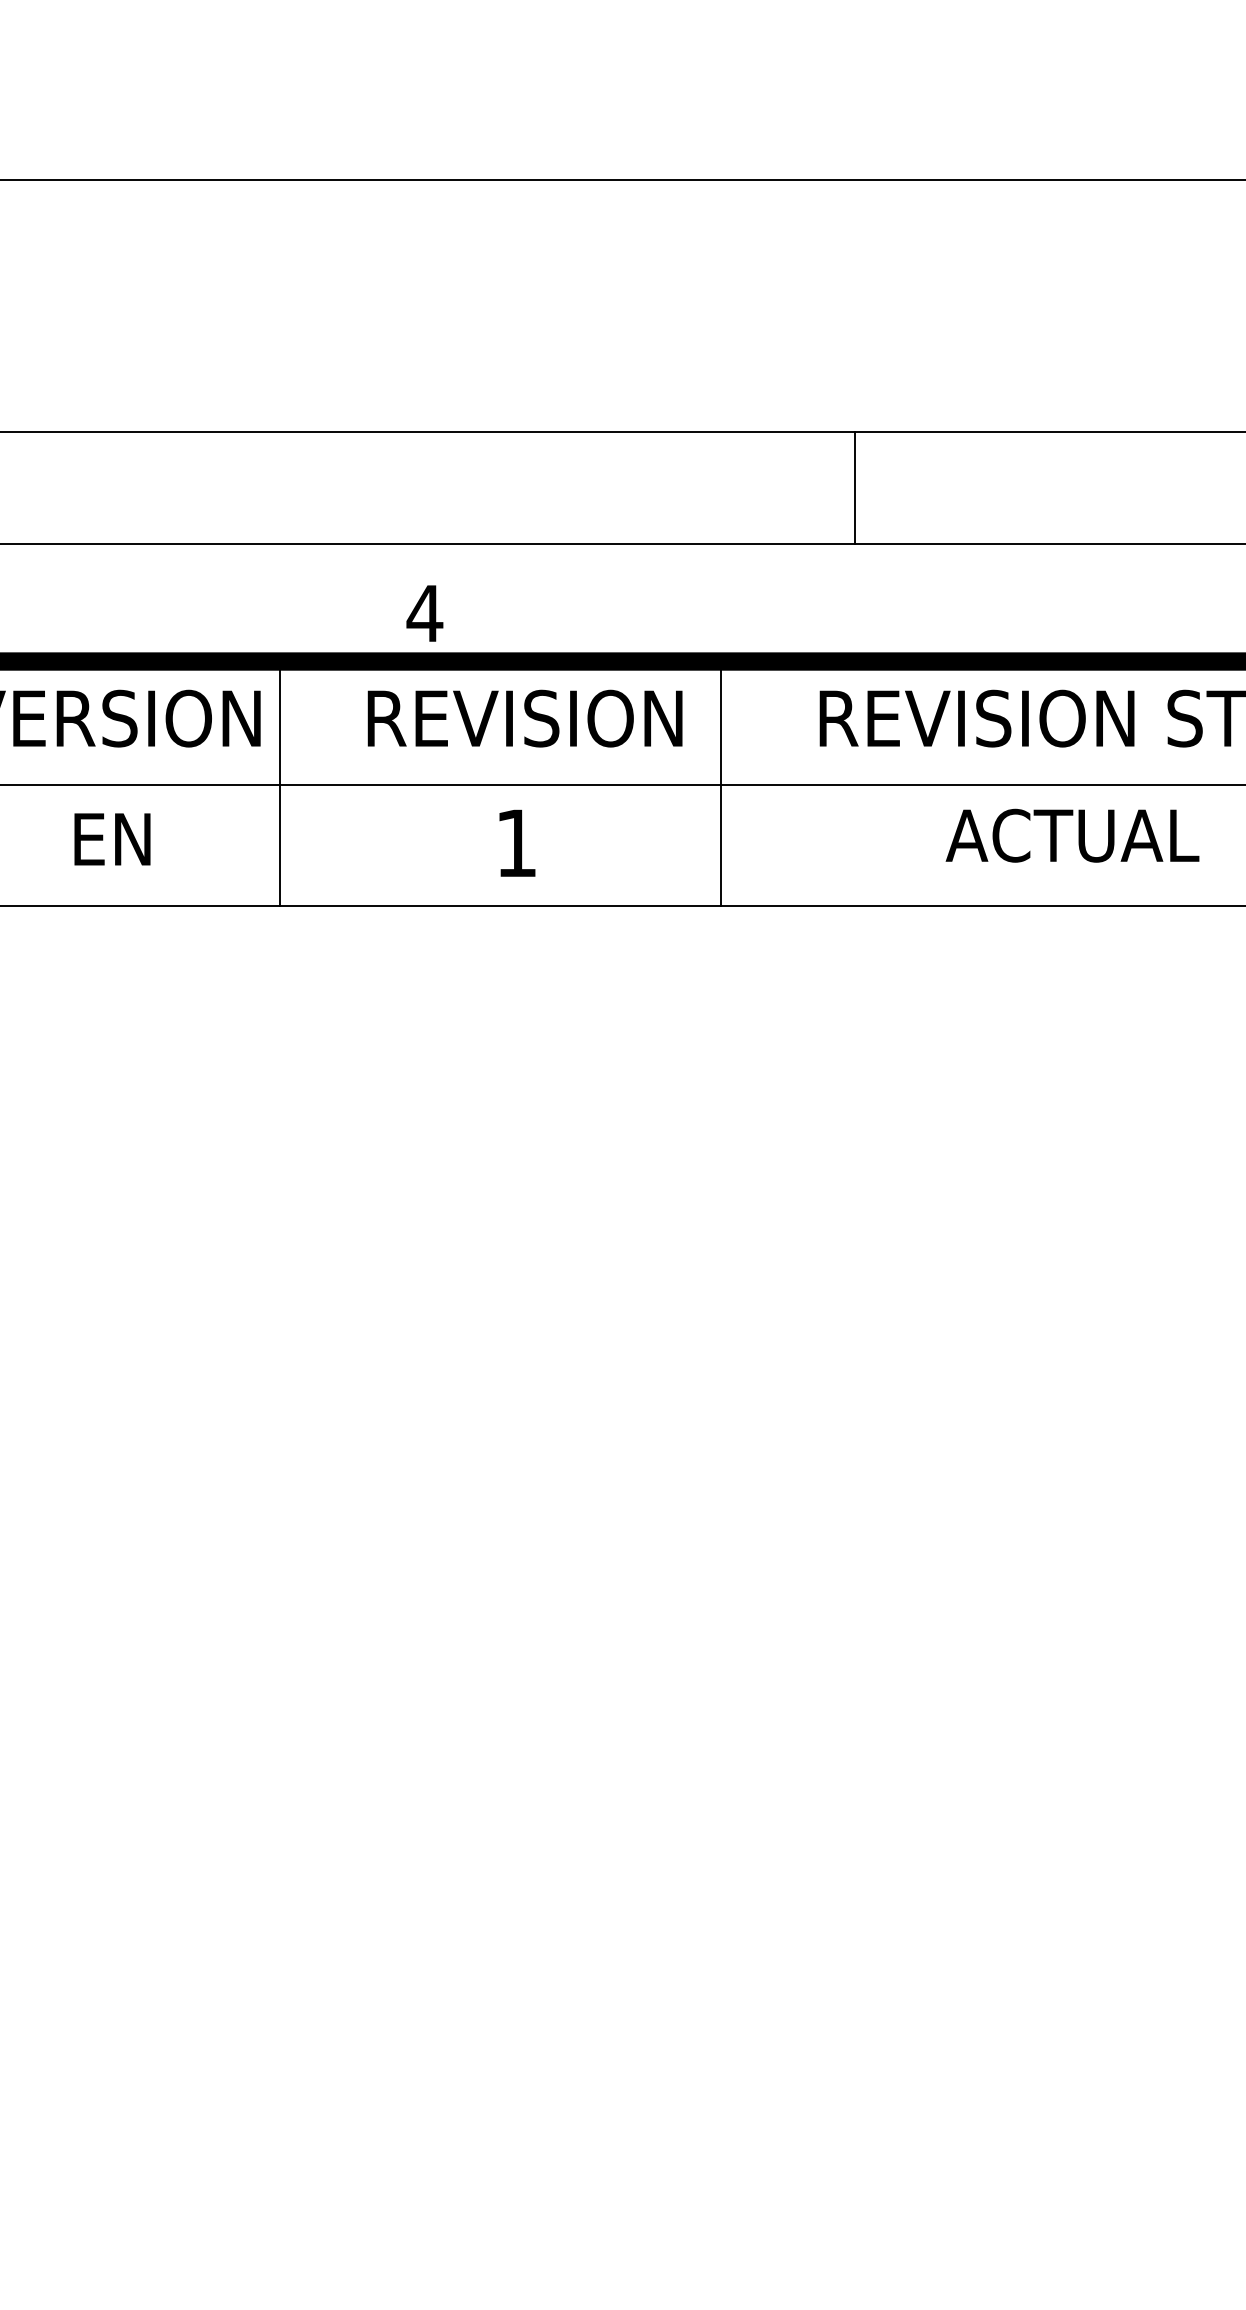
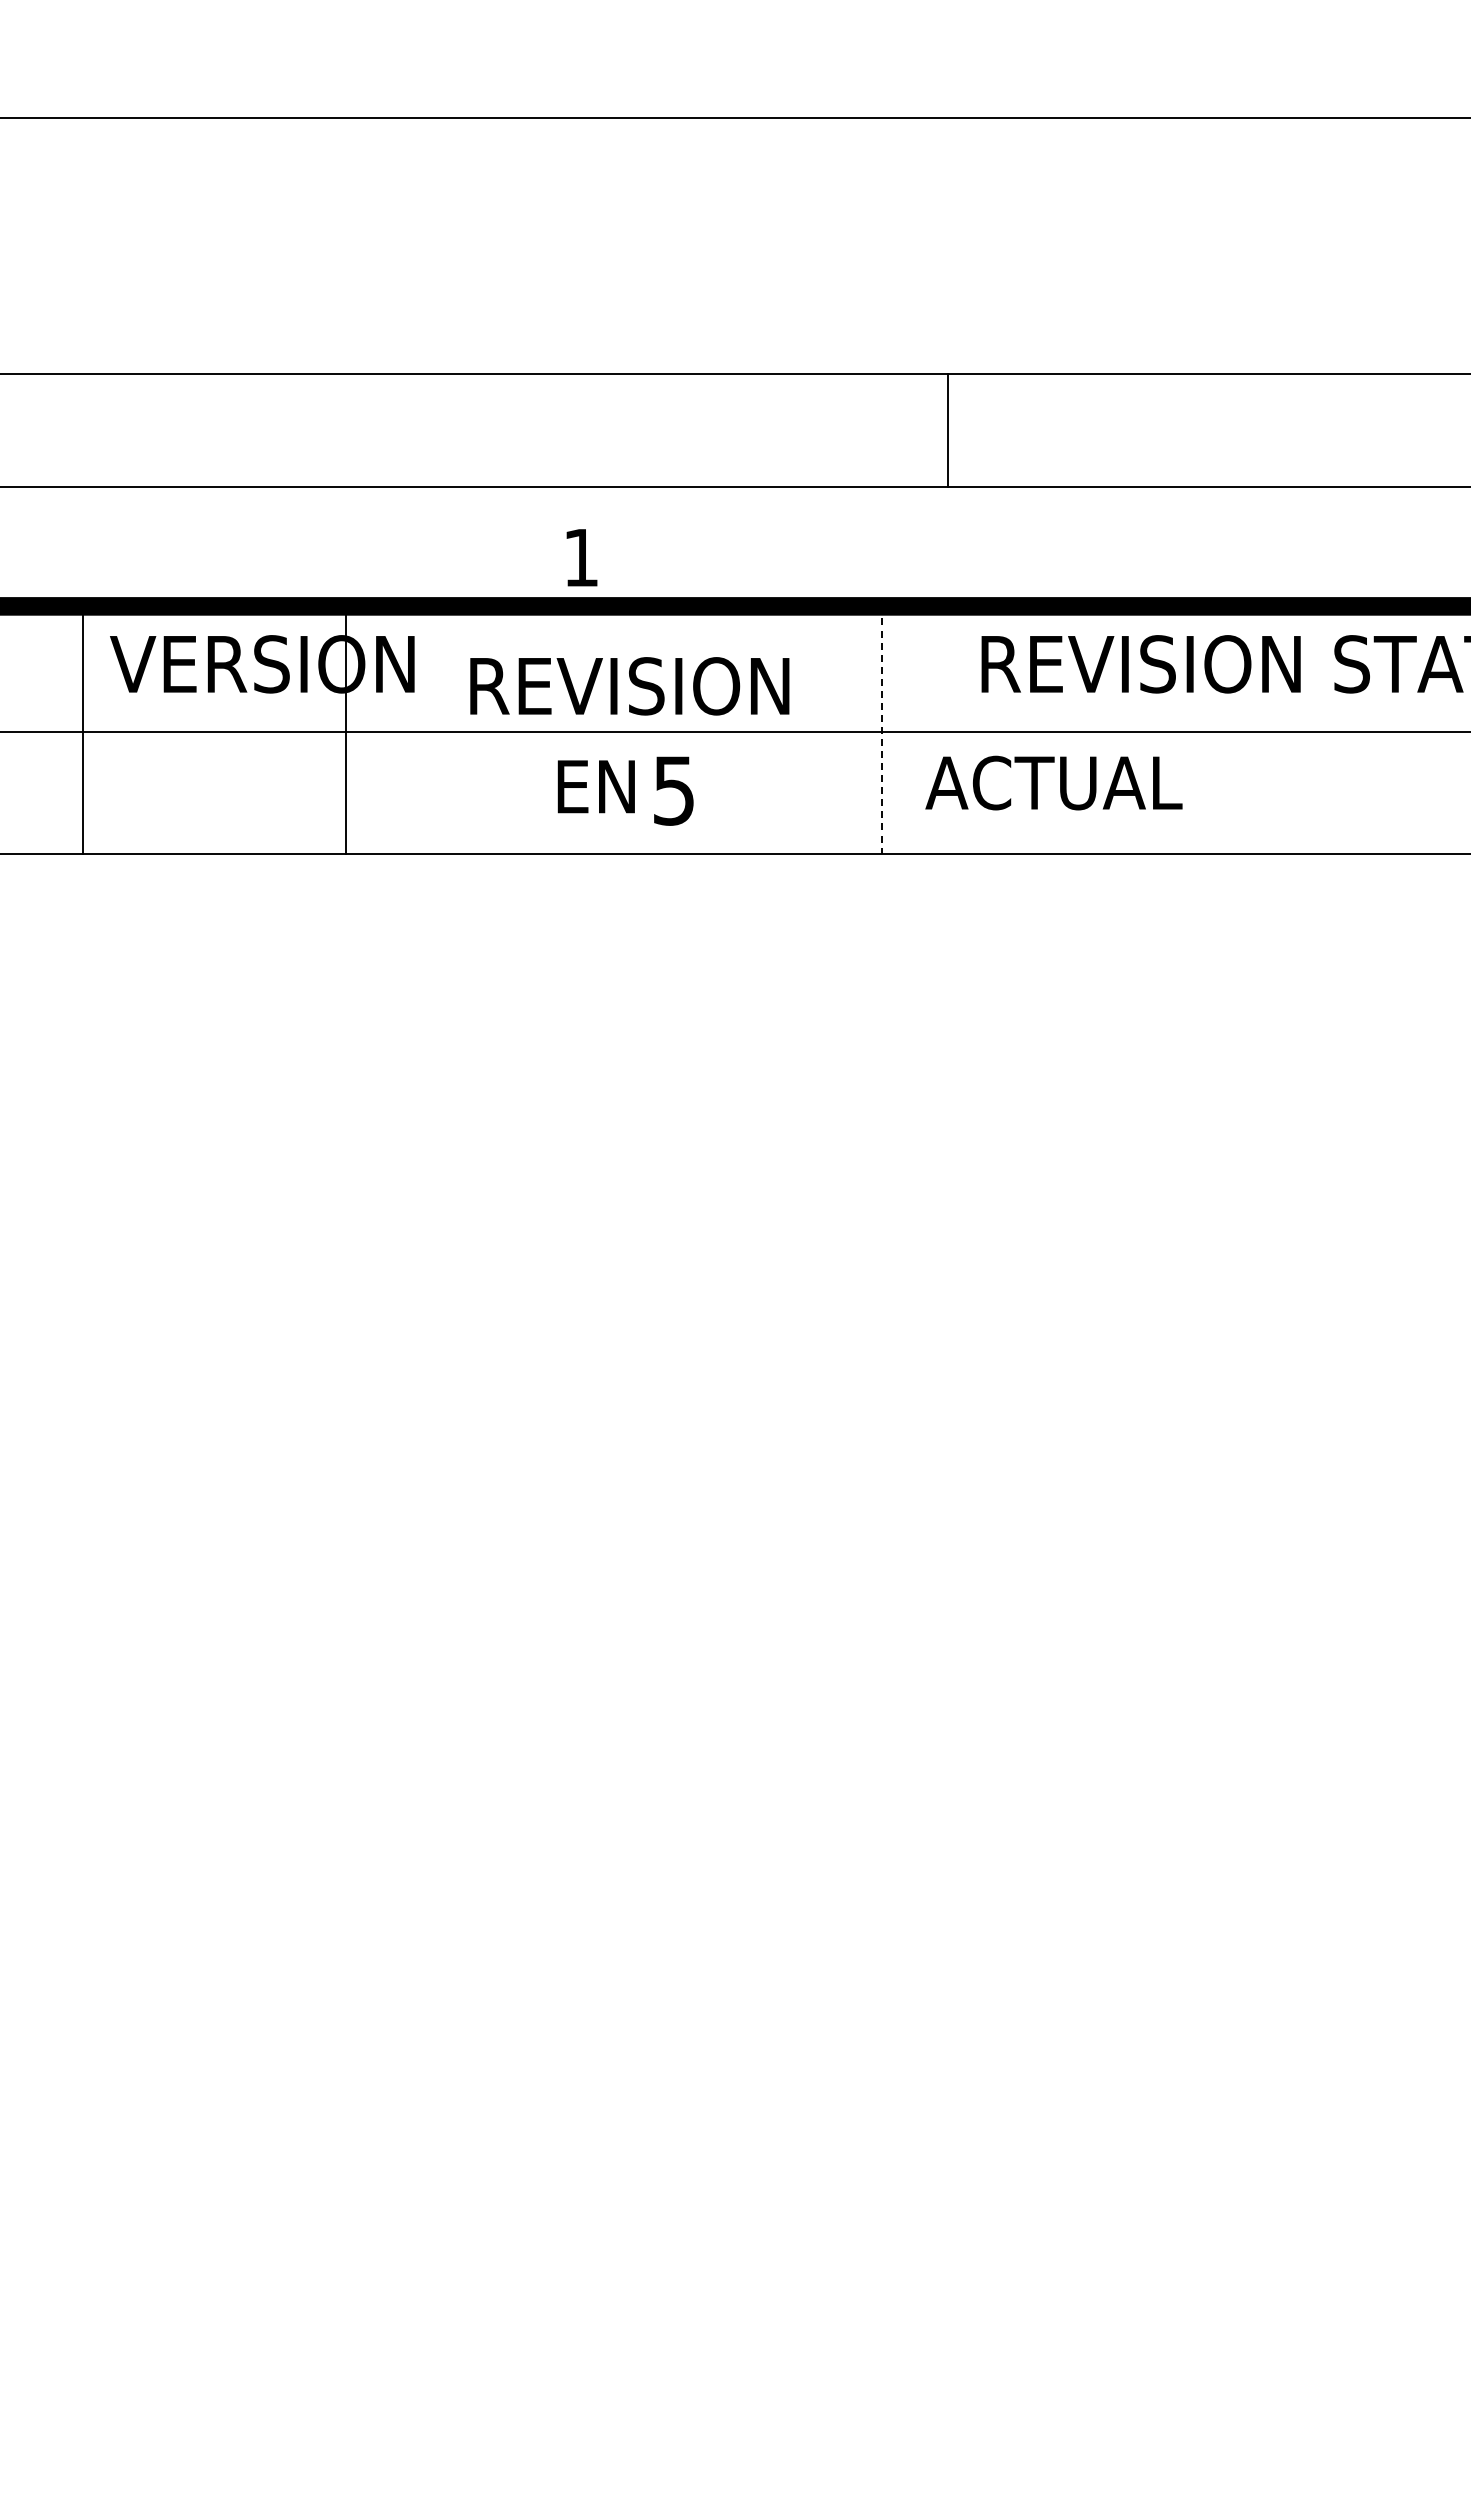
line: (854, 488) -> (947, 430), moved
text: (424, 613) -> (580, 557), 4 -> 1
text: (524, 718) -> (629, 686), moved
line: (279, 783) -> (345, 730), moved
line: (721, 783) -> (881, 730), solid -> dashed
text: (1072, 835) -> (1053, 782), moved
text: (111, 839) -> (595, 786), moved
text: (515, 843) -> (673, 790), 1 -> 5

